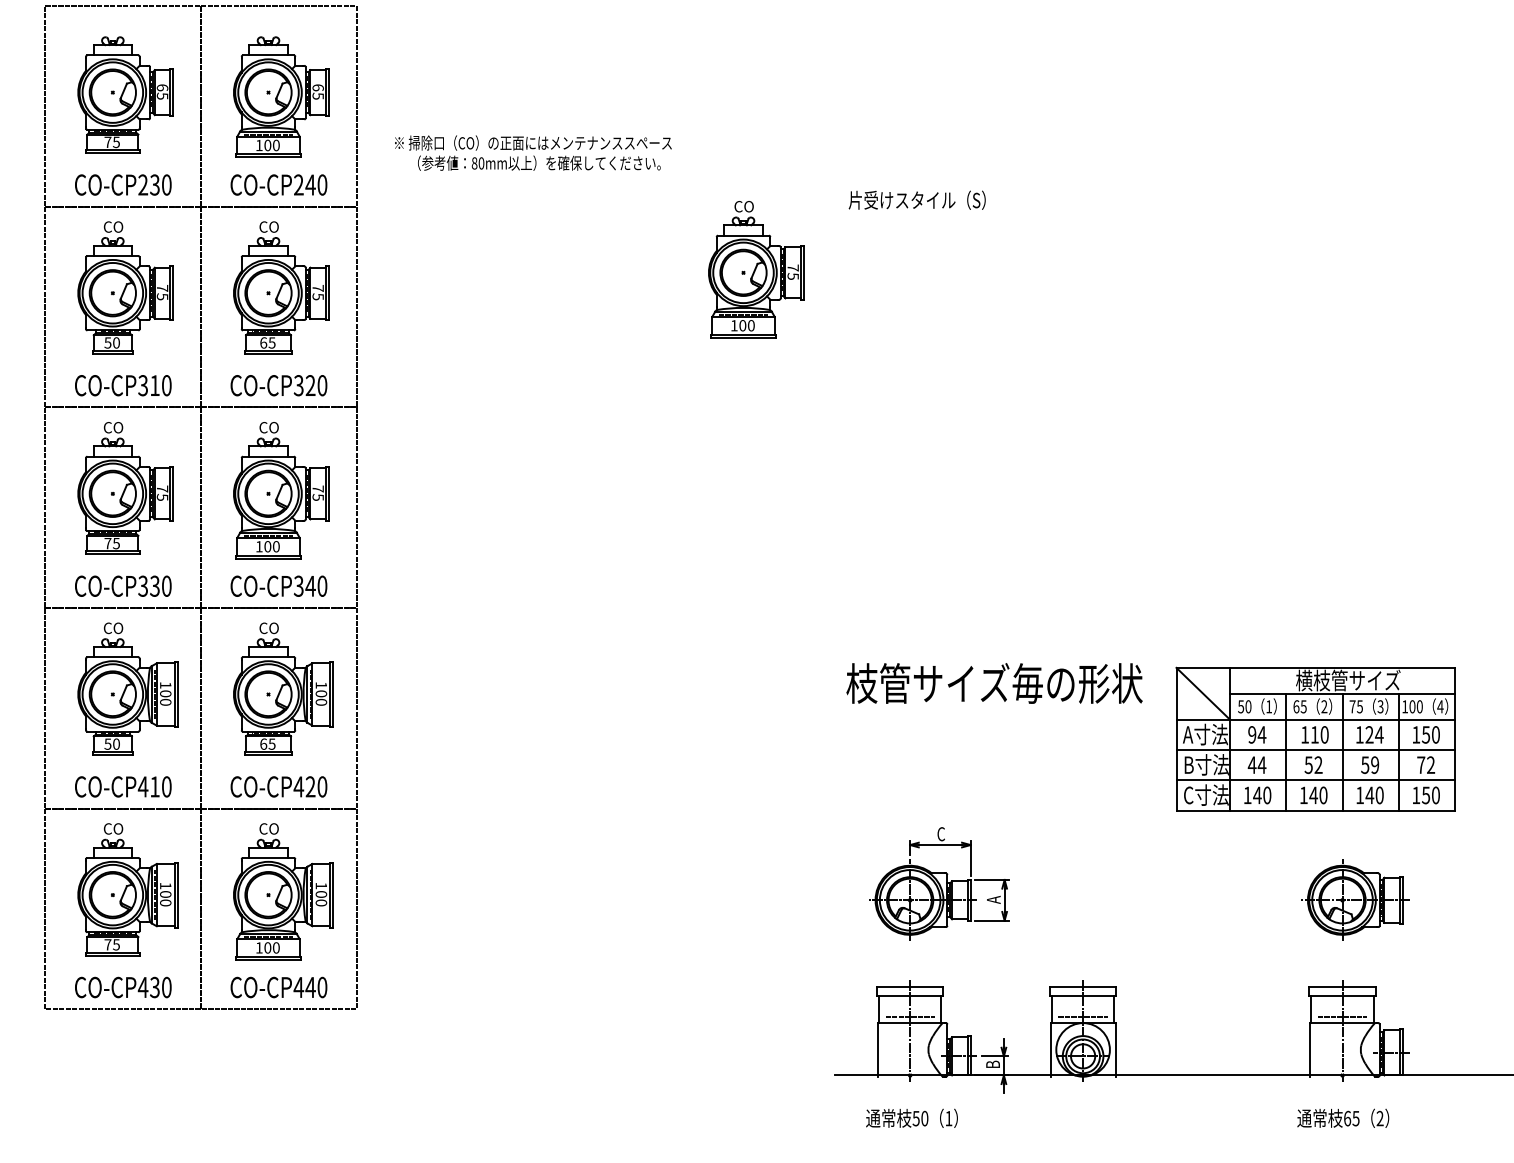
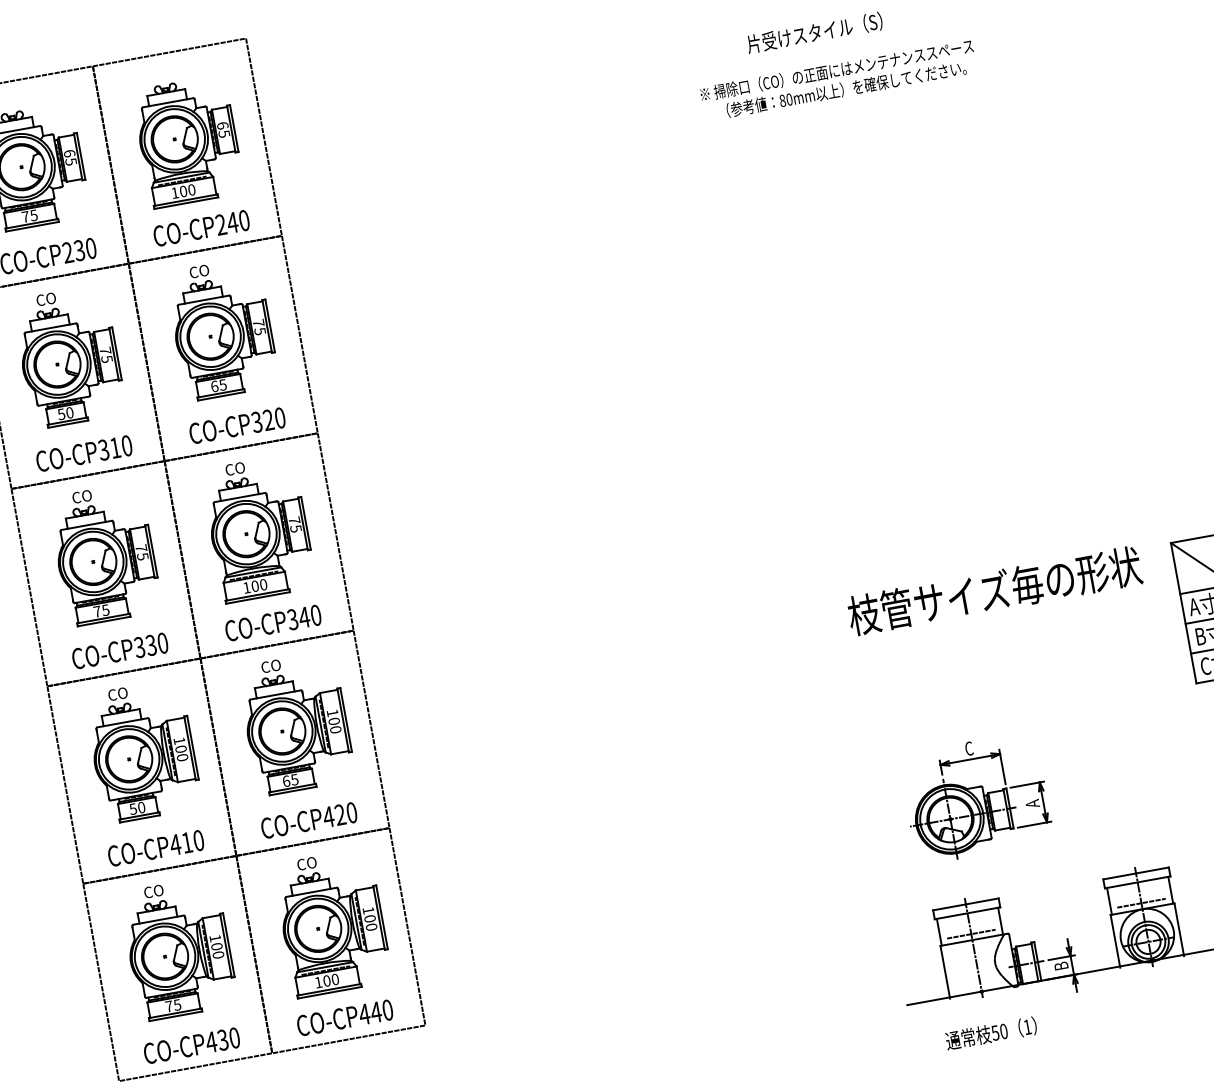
text: (533, 152) -> (838, 79), moved
text: (916, 199) -> (813, 32), moved
part: (756, 269) -> (686, 226), removed

